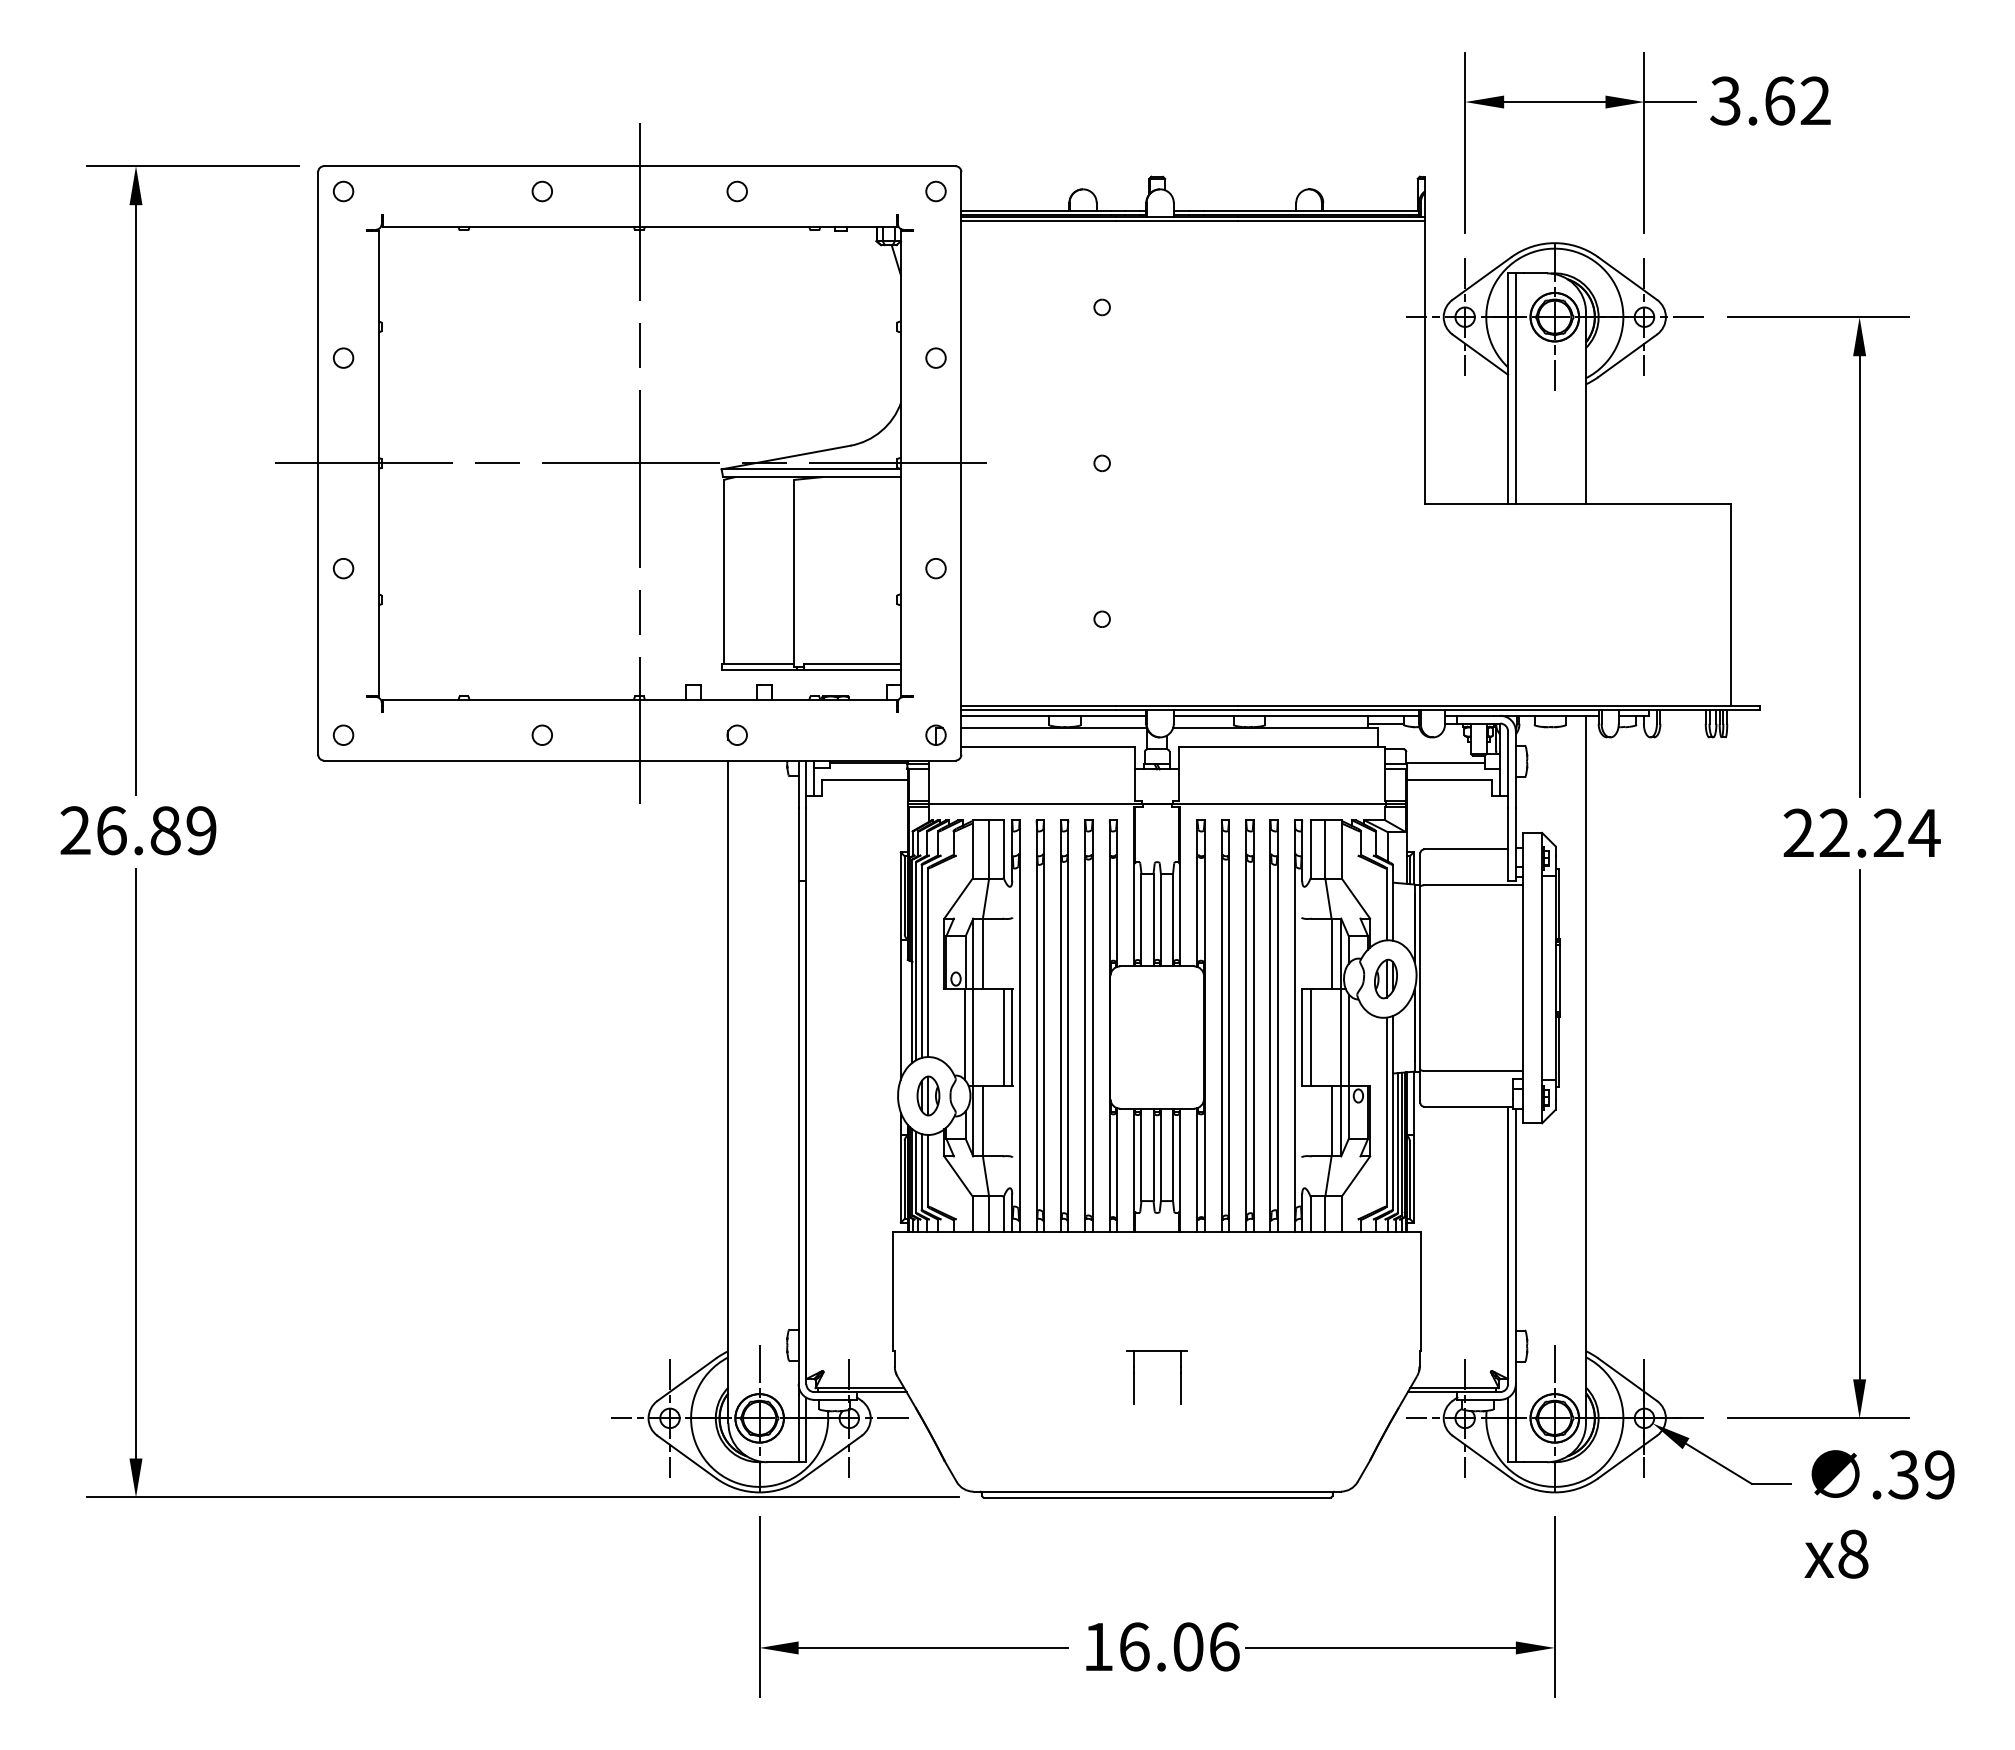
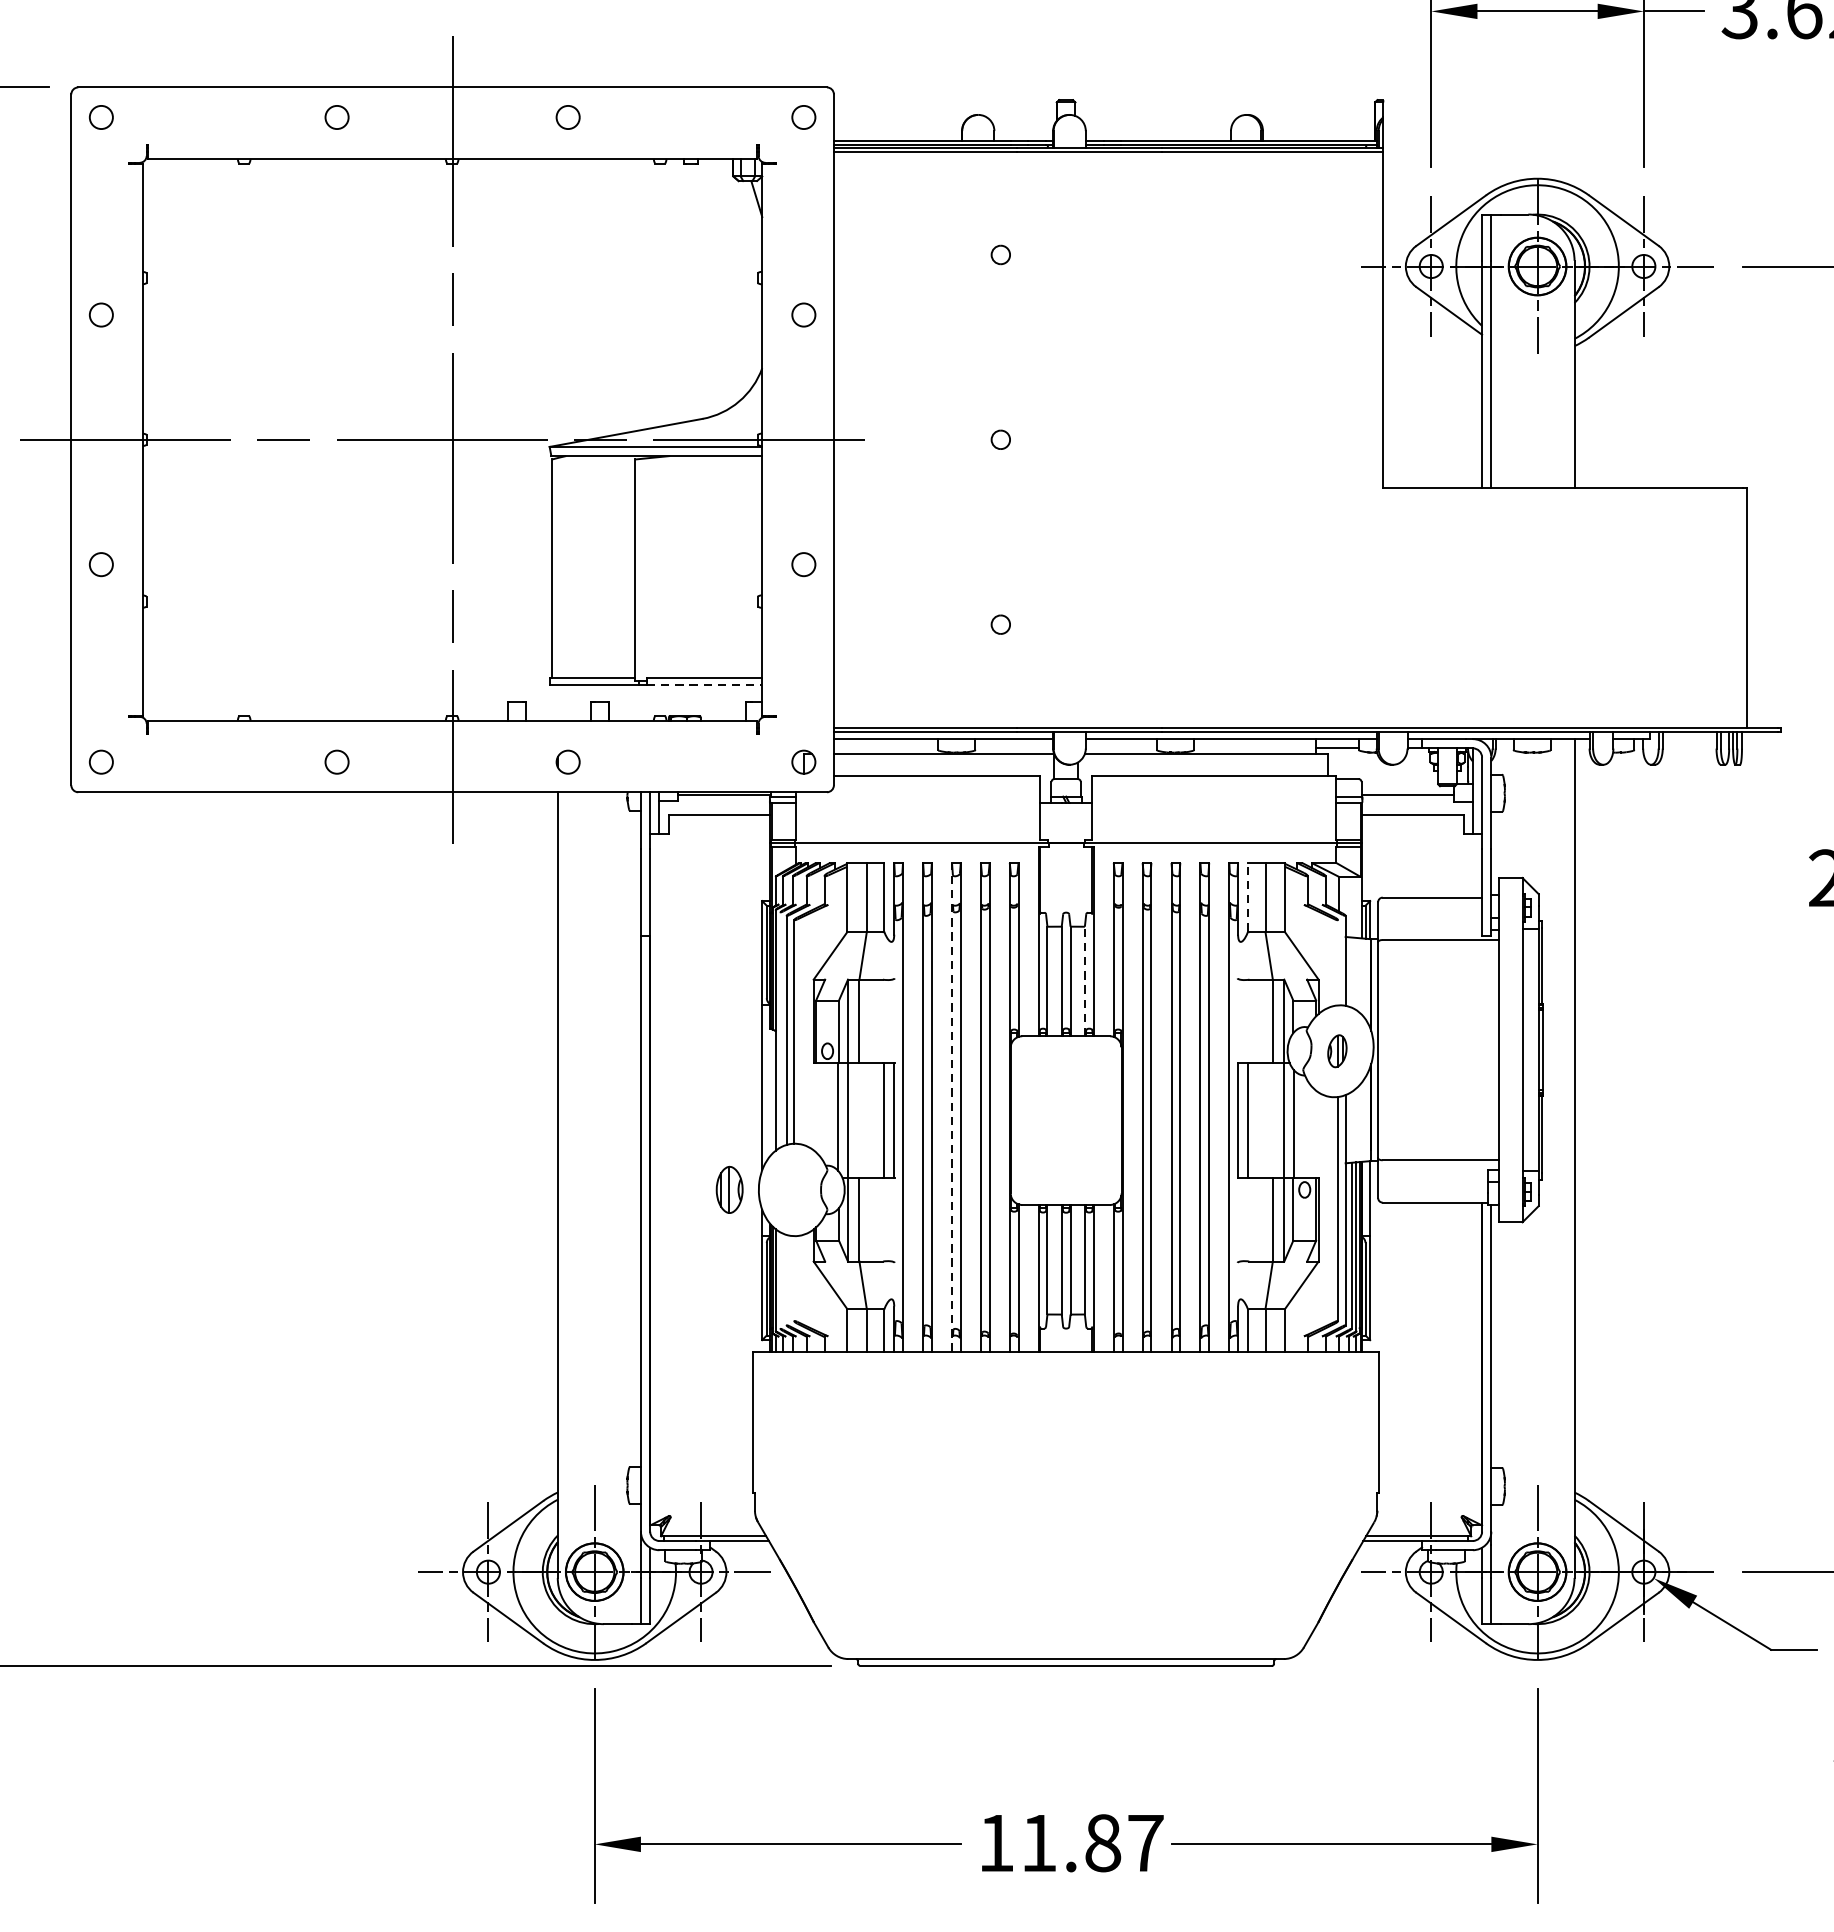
line: (852, 669) -> (704, 684), solid -> dashed
line: (1310, 849) -> (1247, 897), solid -> dashed
line: (1386, 904) -> (1337, 962), removed
line: (1173, 919) -> (1085, 980), solid -> dashed
line: (916, 960) -> (780, 1029), removed
part: (1385, 978) -> (1336, 1050), size x0.7
line: (1060, 1025) -> (951, 1106), solid -> dashed
part: (928, 1095) -> (729, 1189), moved
line: (927, 1170) -> (793, 1278), removed
line: (916, 1172) -> (780, 1280), removed
line: (921, 1172) -> (786, 1280), removed
part: (1134, 1377) -> (1039, 1523), removed
text: (1179, 1646) -> (1092, 1842), 16.06 -> 11.87

